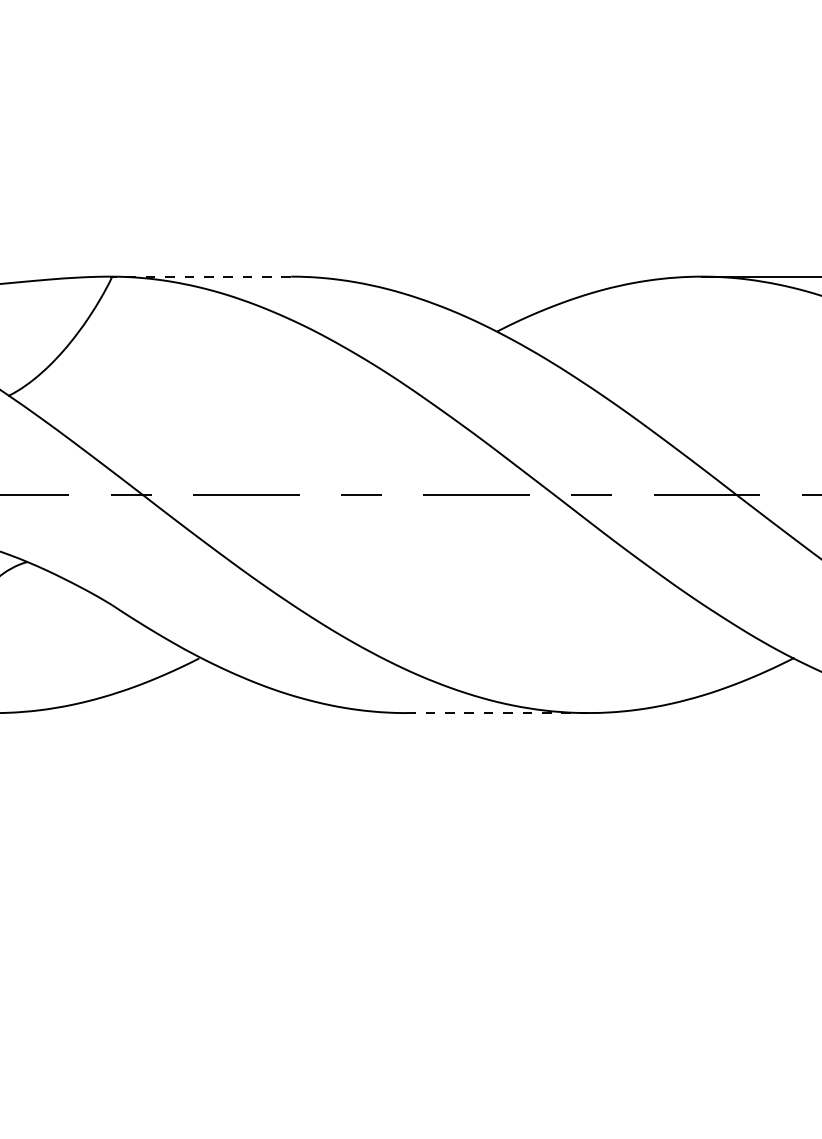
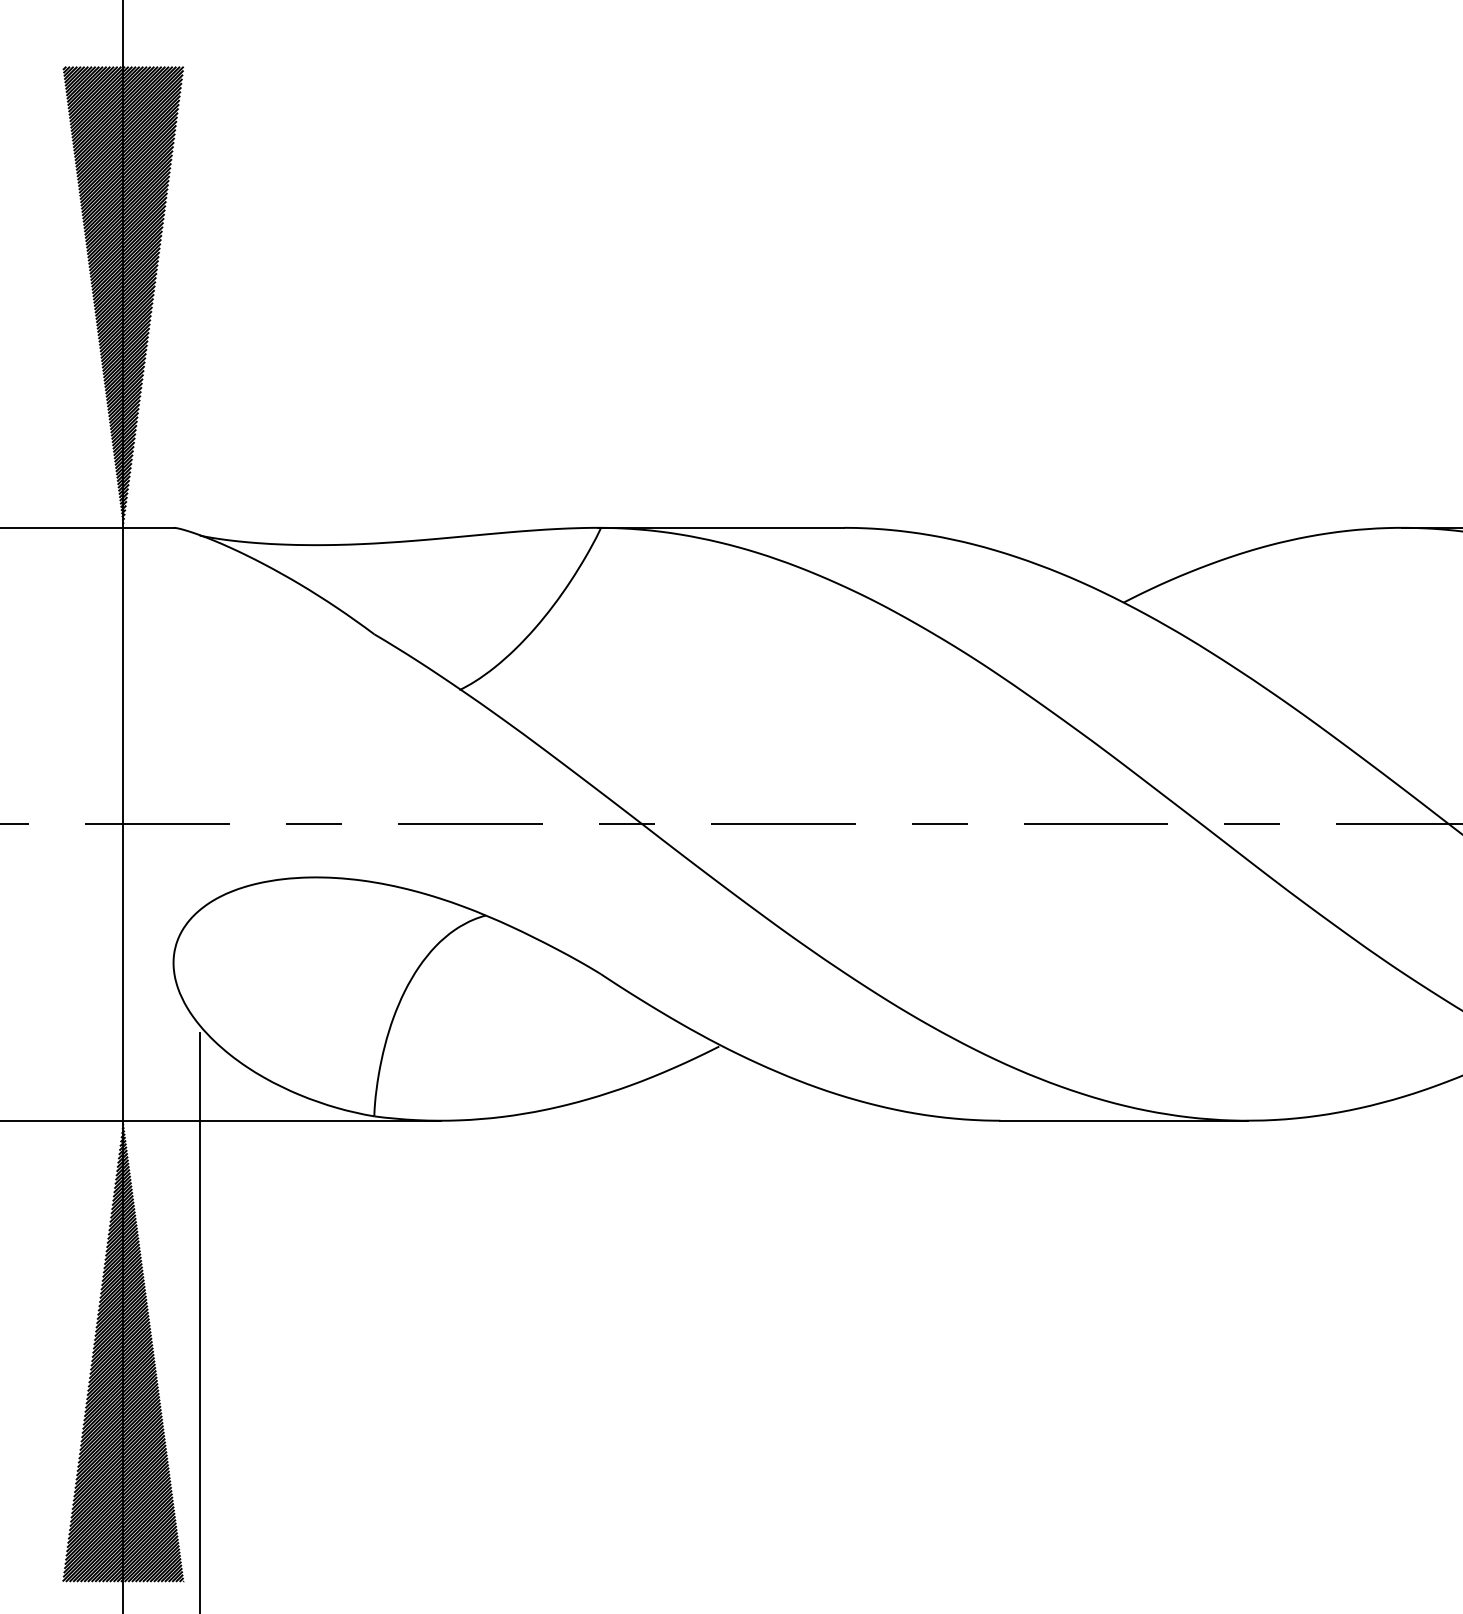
line: (200, 276) -> (720, 527), dashed -> solid
line: (496, 712) -> (1123, 1120), dashed -> solid

